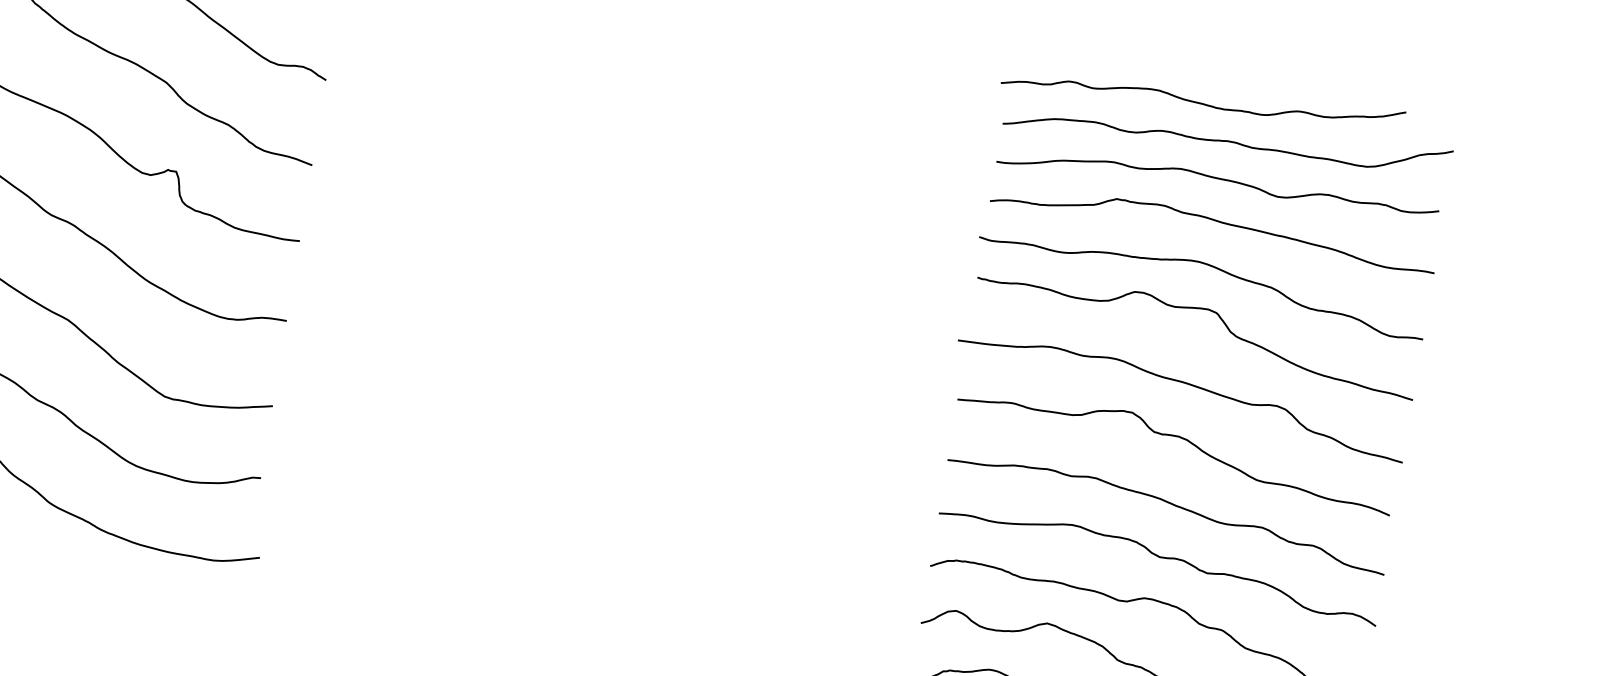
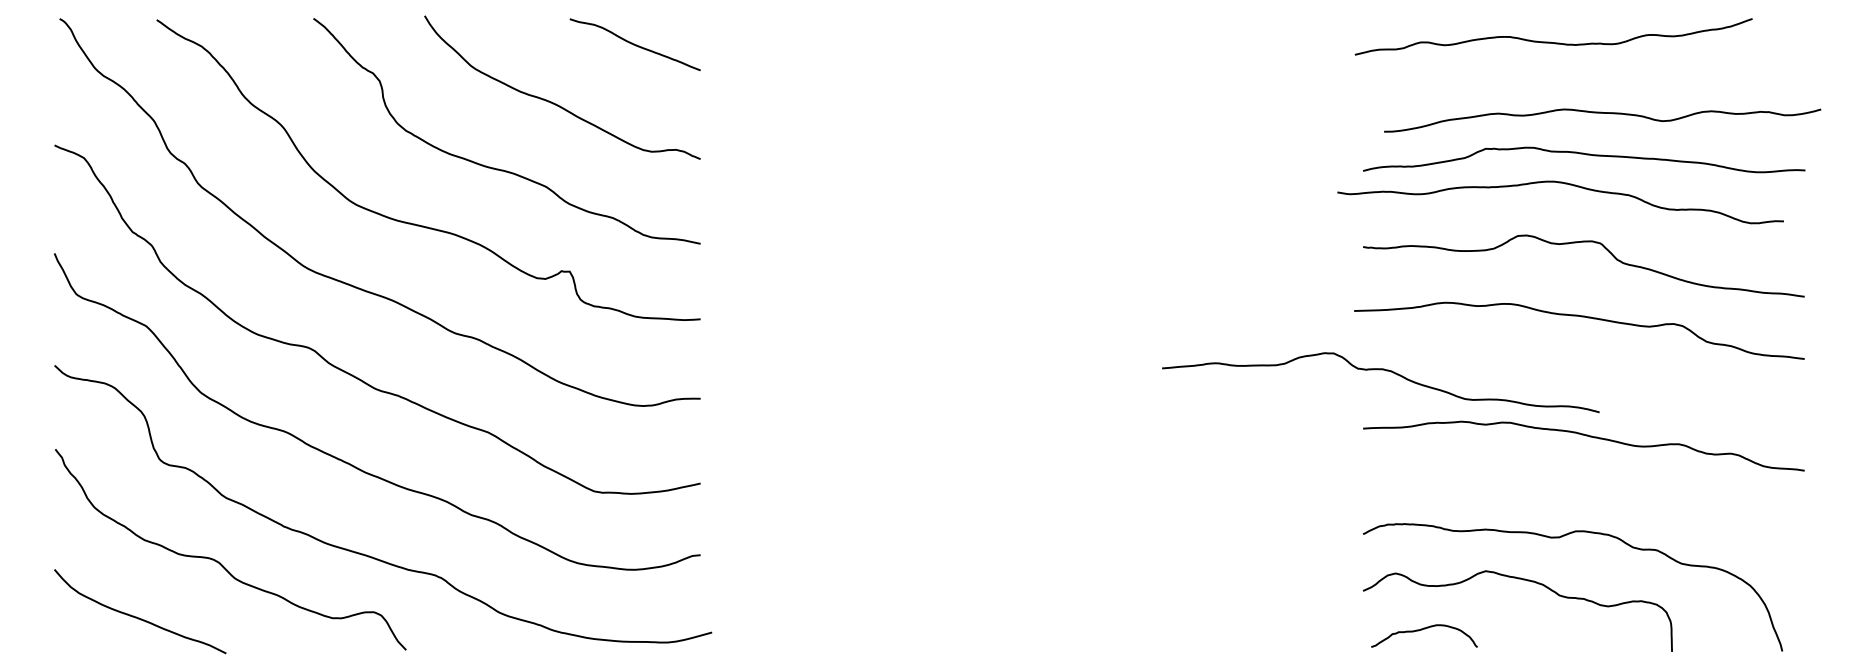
curve: (1227, 140) -> (1583, 74), removed
curve: (1218, 179) -> (1602, 113), moved
curve: (1208, 266) -> (1564, 184), moved
curve: (1176, 437) -> (1380, 370), moved
curve: (1159, 557) -> (1583, 489), removed

